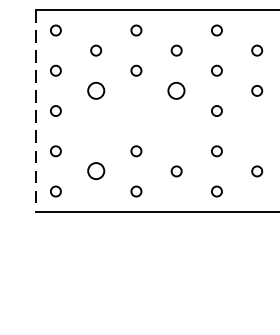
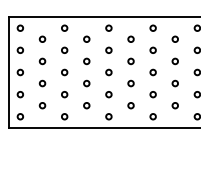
circle: (96, 91) -> (42, 61), size x0.62
circle: (176, 91) -> (86, 61), size x0.62
circle: (136, 111) -> (64, 72), added
line: (36, 112) -> (9, 73), dashed -> solid
circle: (96, 131) -> (42, 83), added
circle: (176, 131) -> (86, 83), added
circle: (256, 131) -> (130, 83), added
circle: (96, 171) -> (42, 105), size x0.62

